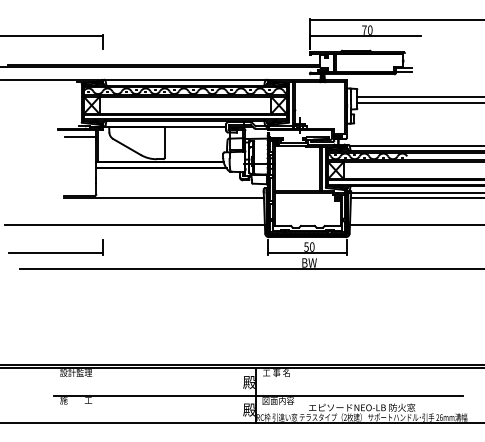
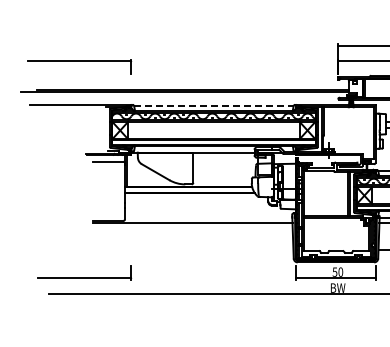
line: (185, 80) -> (214, 105), solid -> dashed
line: (134, 225) -> (163, 250), removed

